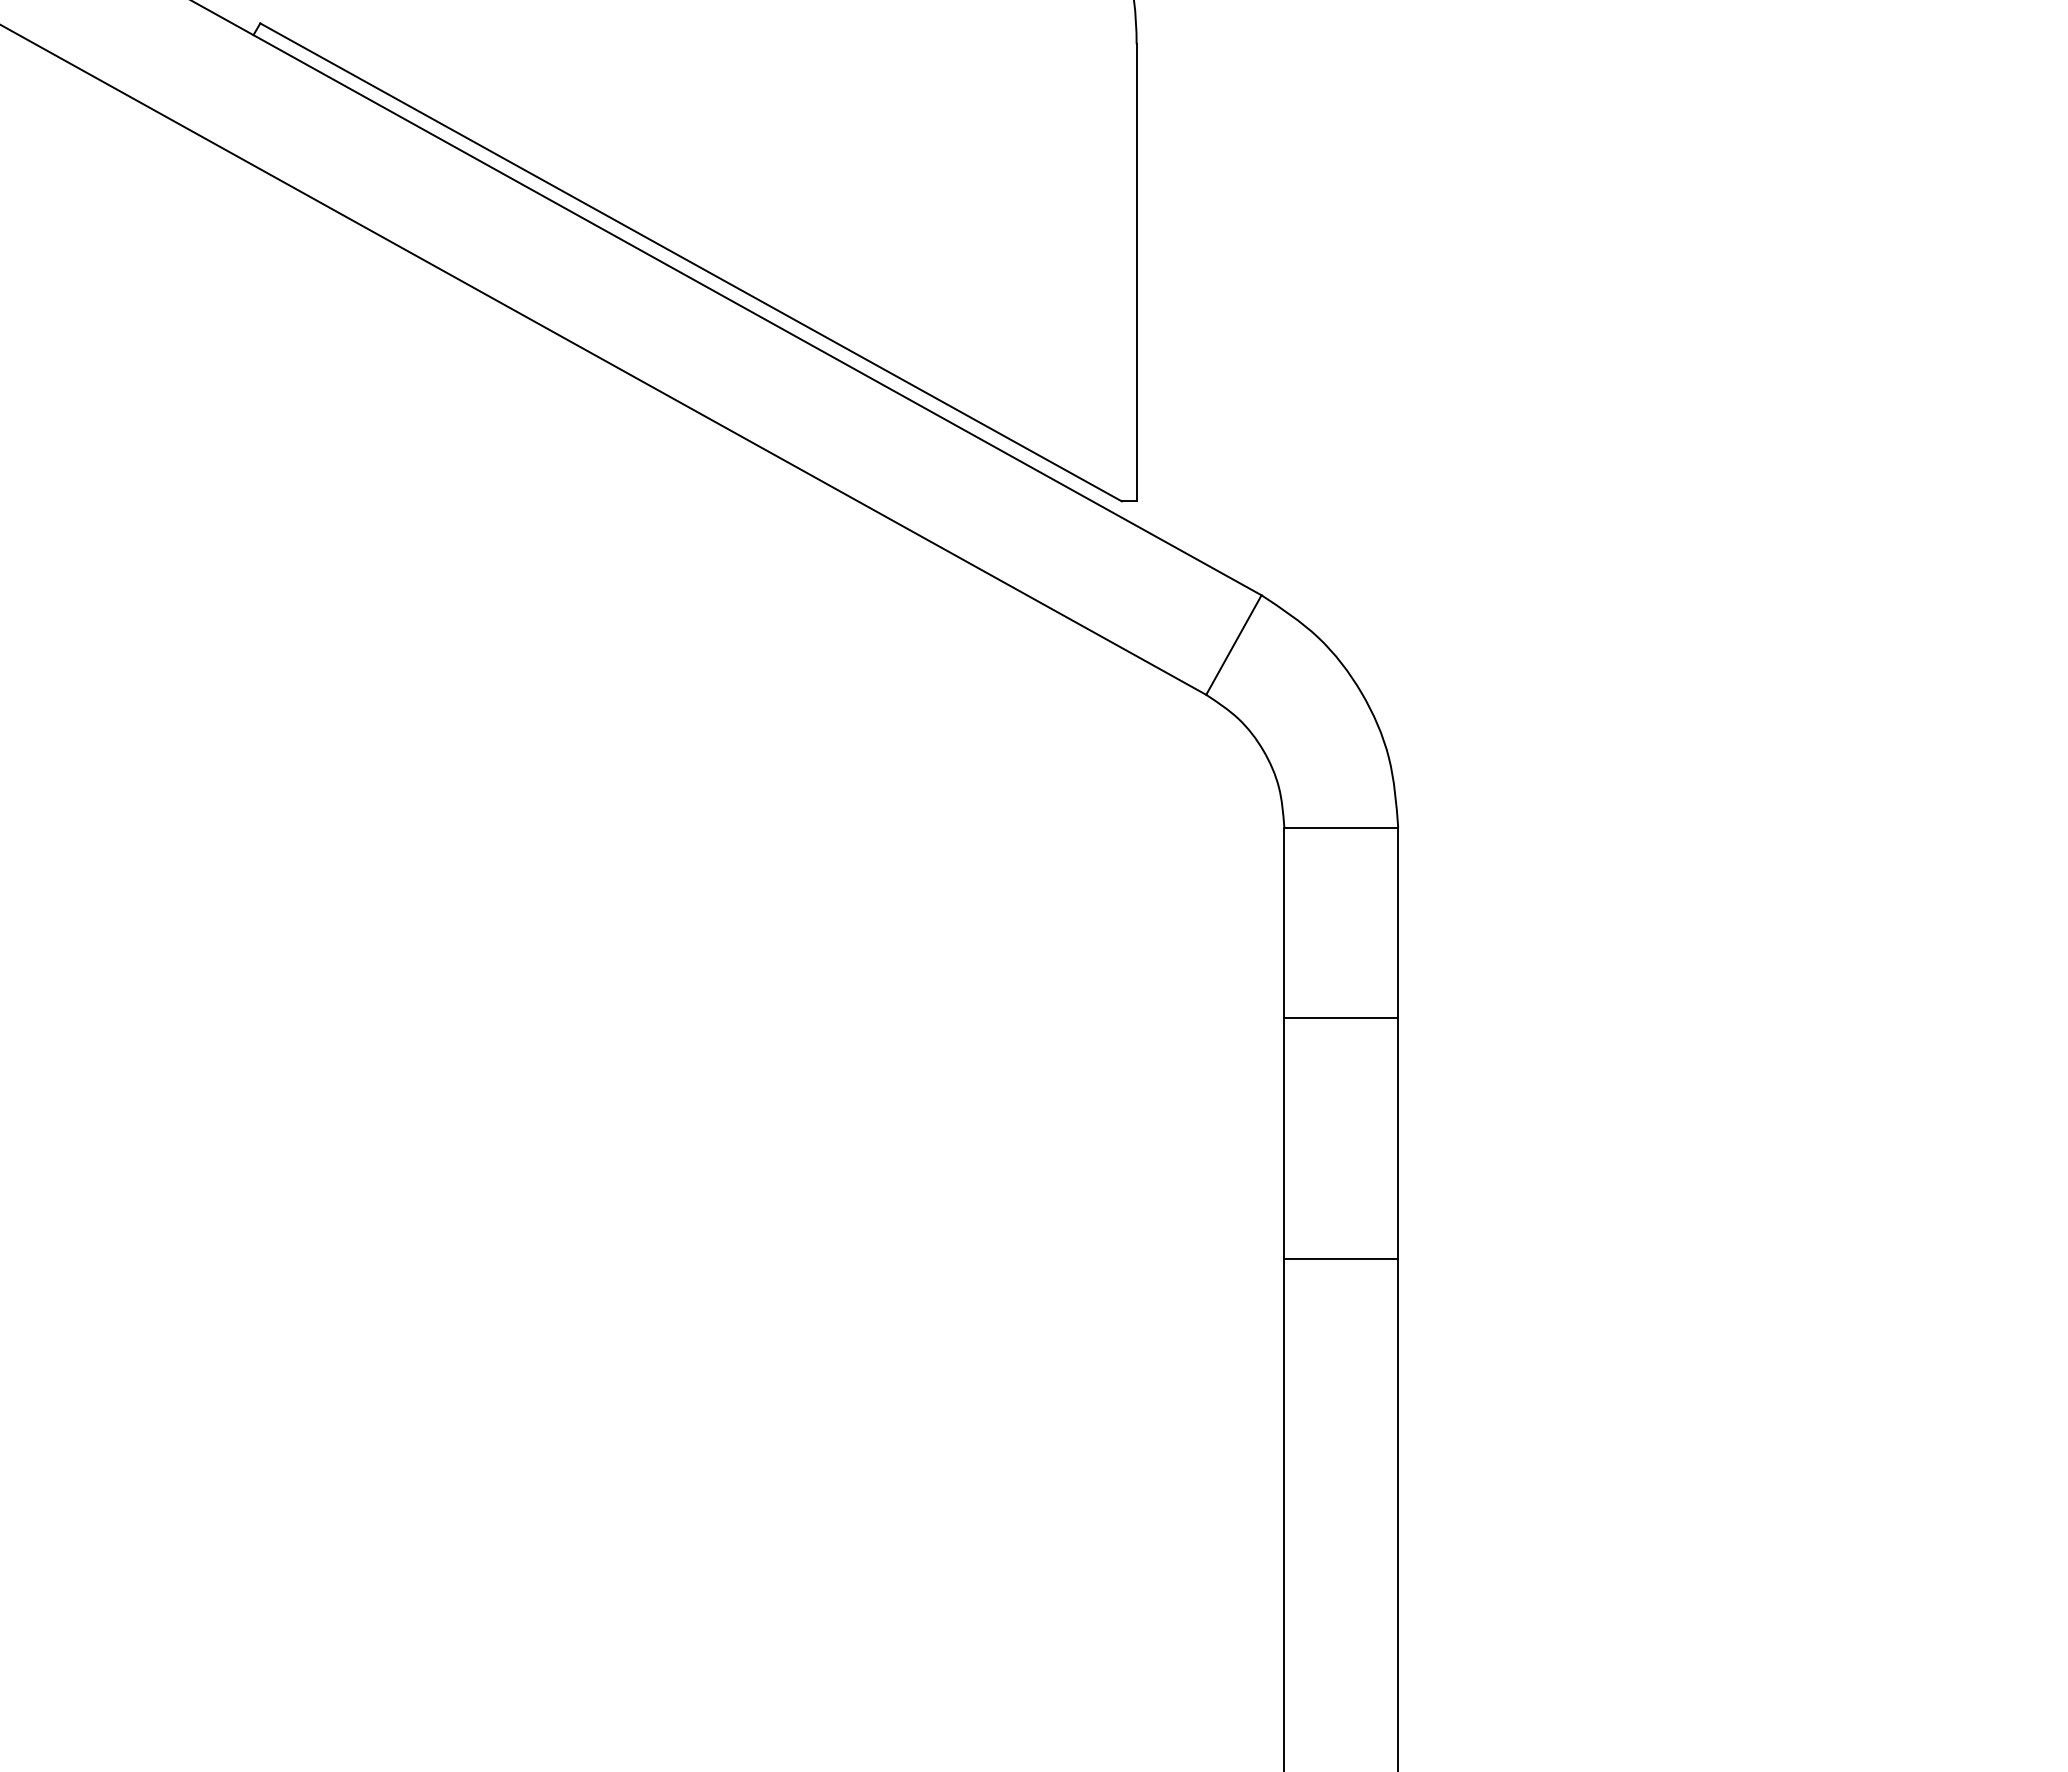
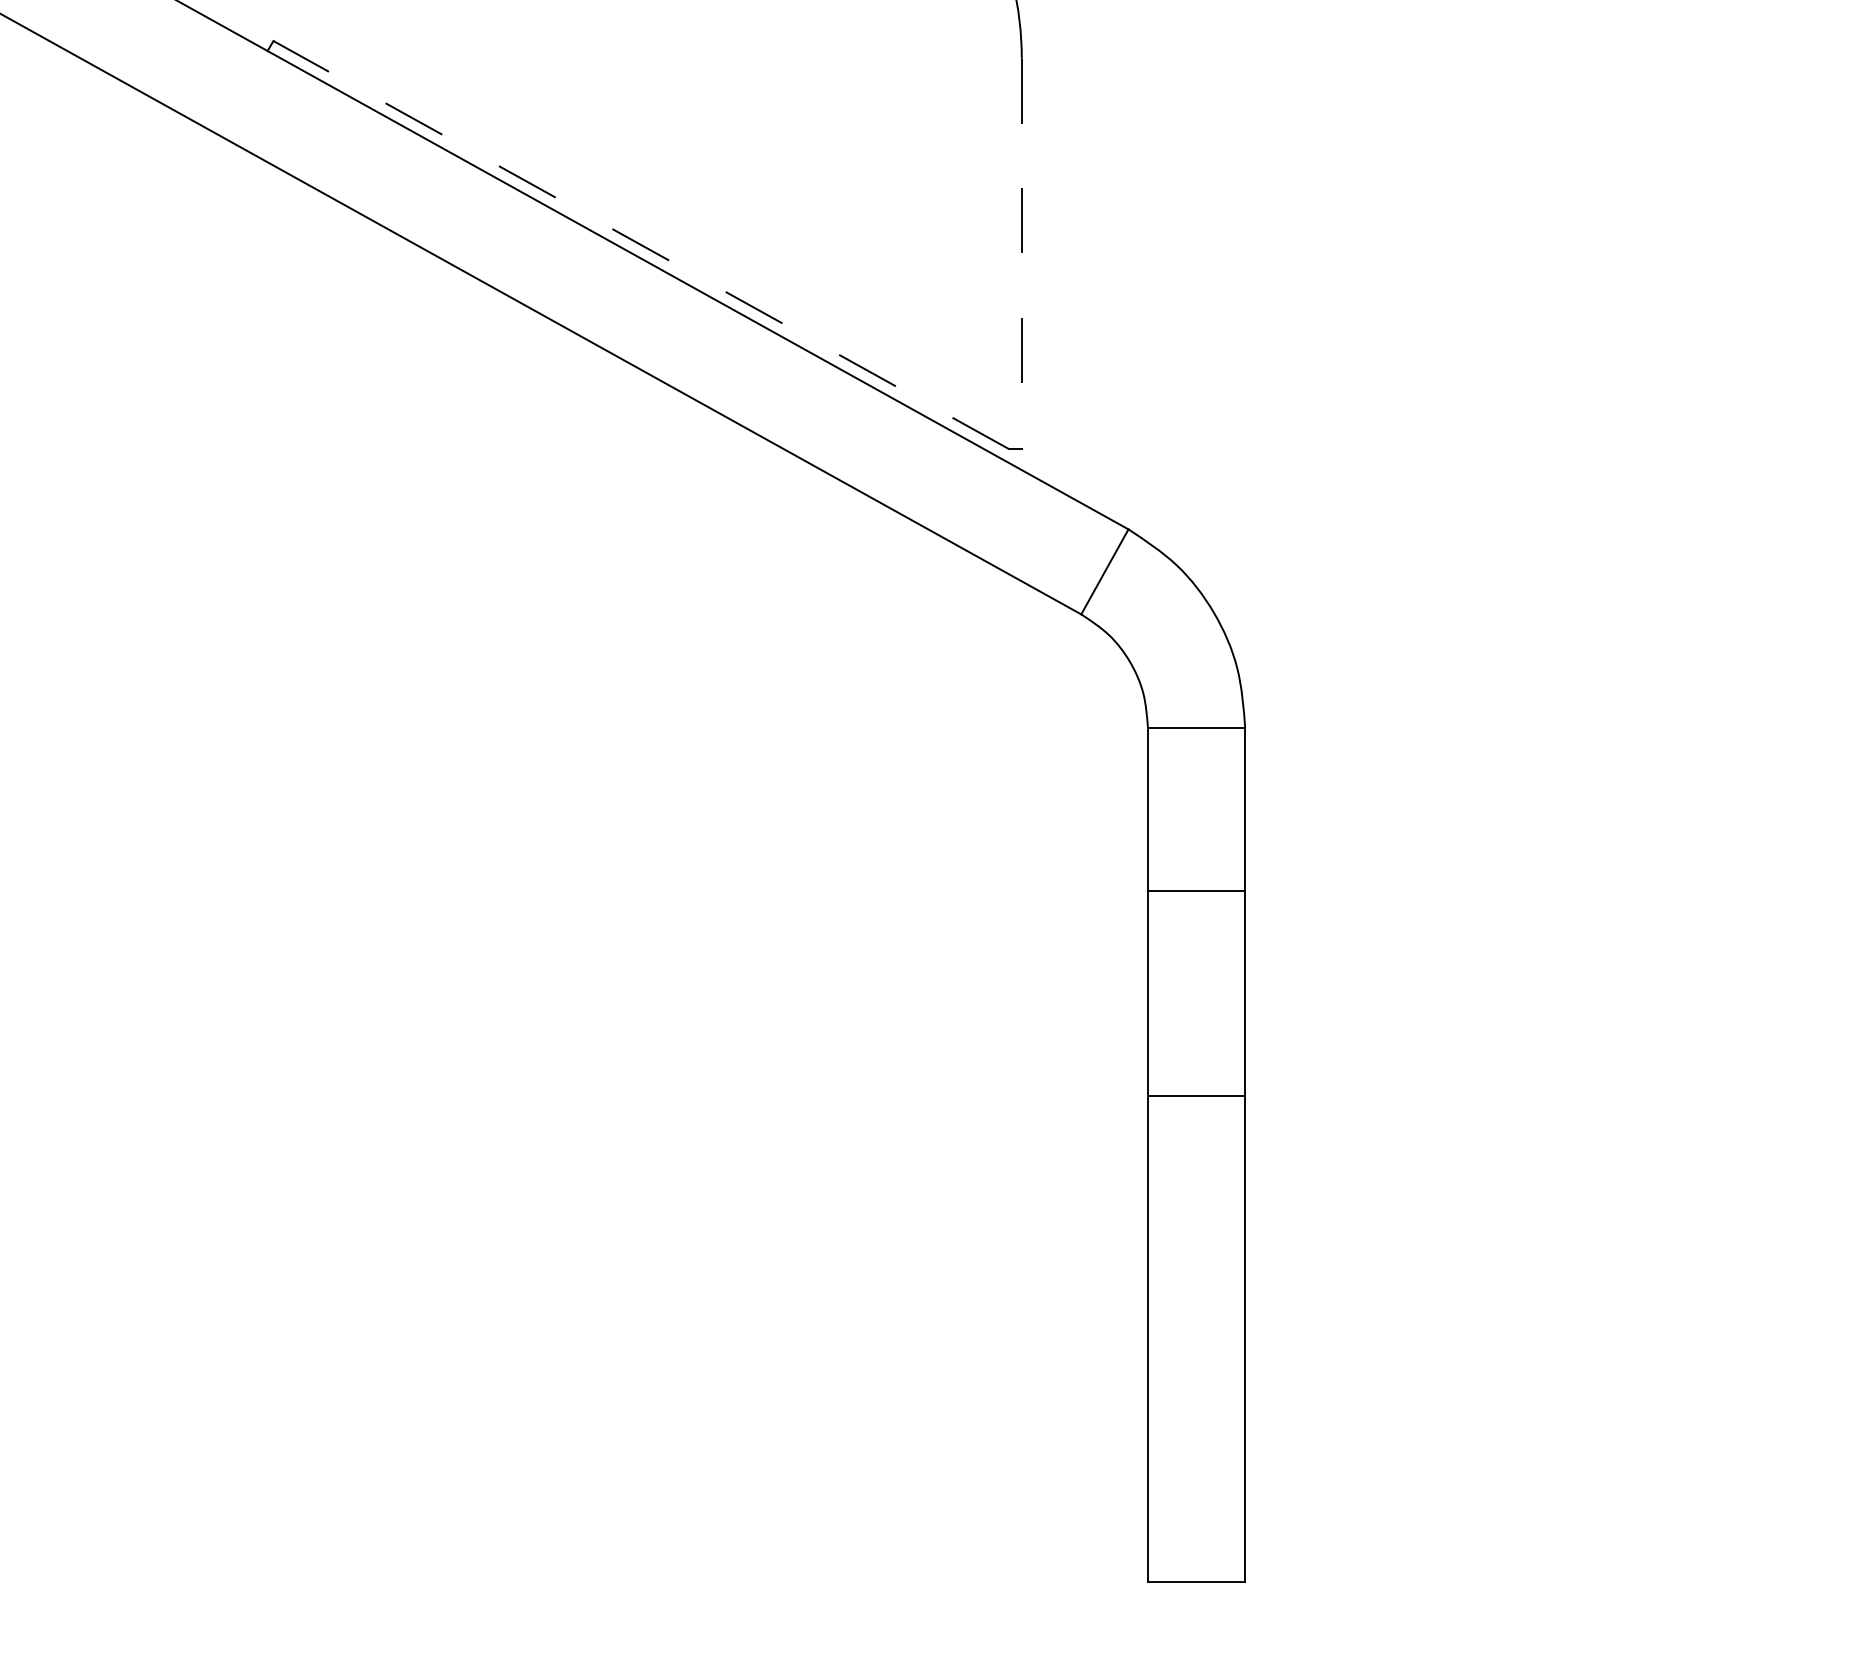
line: (691, 262) -> (641, 245), solid -> dashed
line: (1136, 273) -> (1021, 254), solid -> dashed

